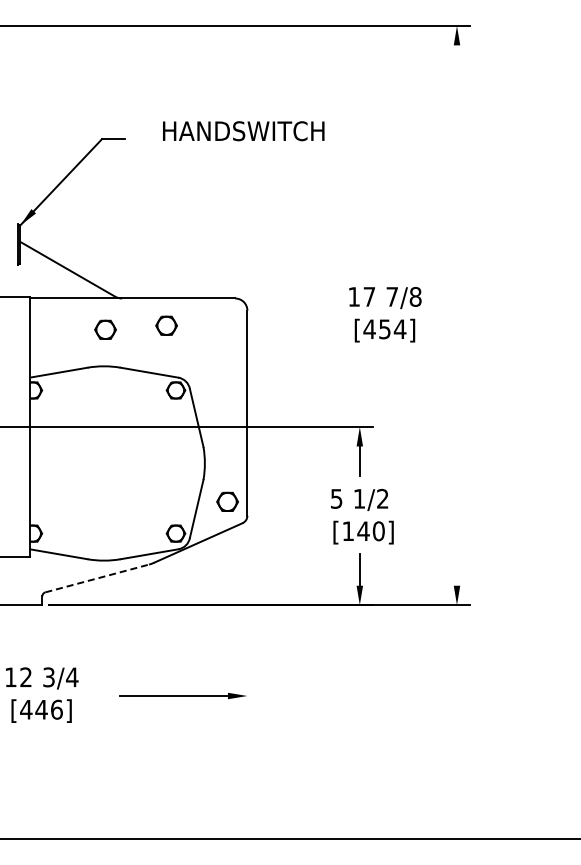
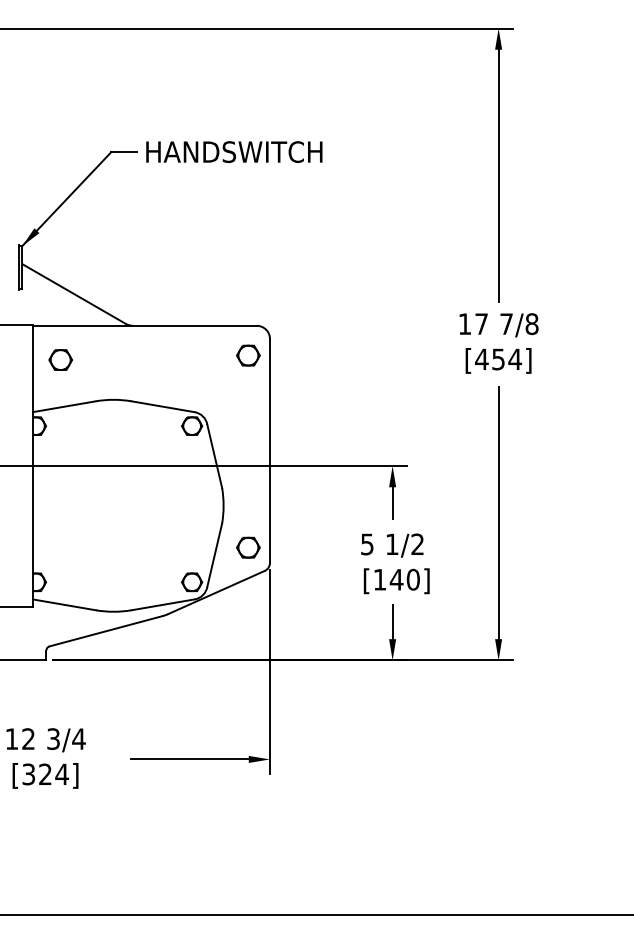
text: (243, 131) -> (234, 152), moved
line: (456, 160) -> (498, 175), added
text: (385, 314) -> (499, 343), moved
part: (166, 325) -> (248, 355), moved
part: (105, 329) -> (60, 359), moved
line: (456, 469) -> (498, 512), added
line: (97, 578) -> (106, 631), dashed -> solid
line: (247, 615) -> (270, 671), added
text: (41, 709) -> (45, 774), [446] -> [324]

